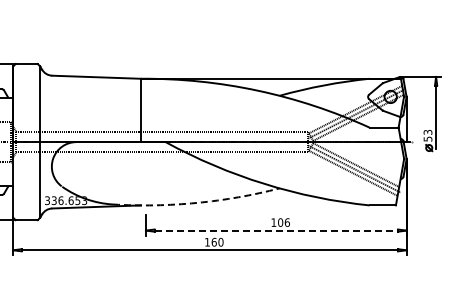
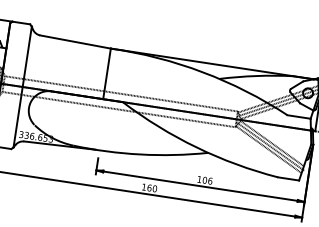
arc: (196, 202) -> (140, 154), dashed -> solid
line: (276, 230) -> (200, 186), dashed -> solid

